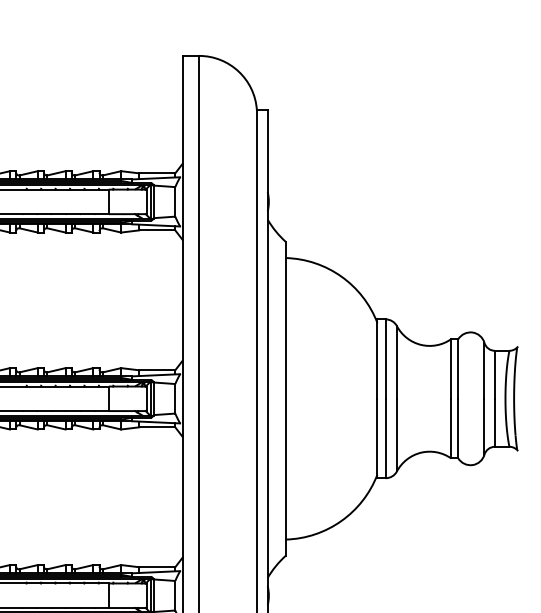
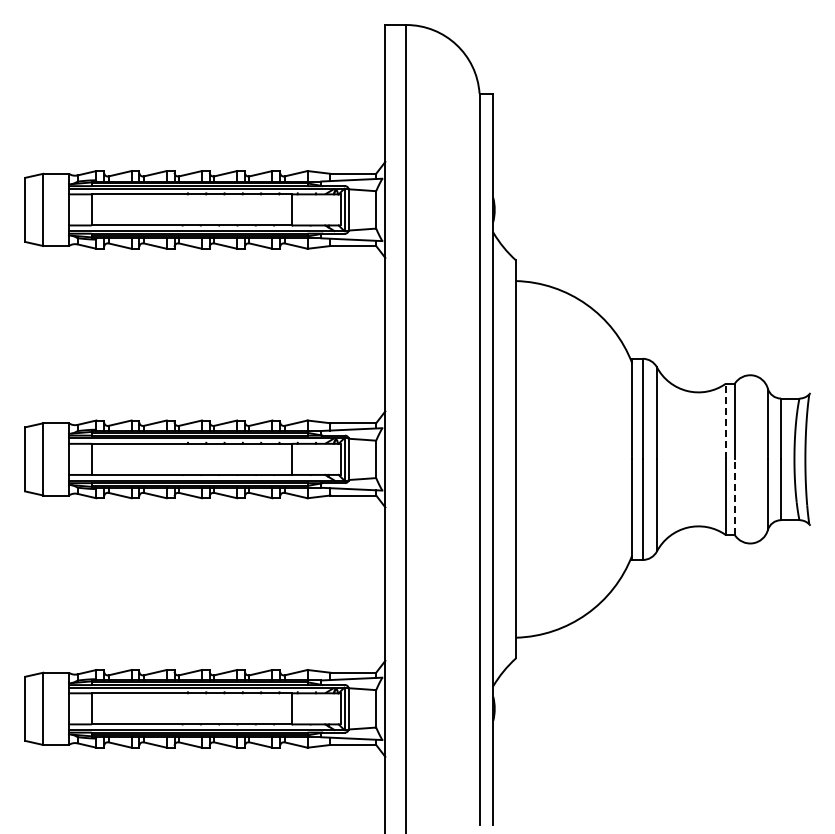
line: (451, 368) -> (725, 421), solid -> dashed
line: (458, 428) -> (734, 497), solid -> dashed

